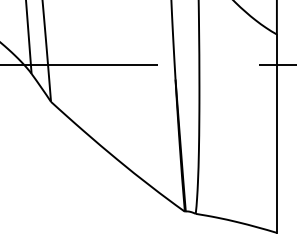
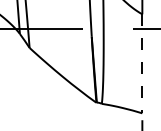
line: (277, 133) -> (142, 63), solid -> dashed

